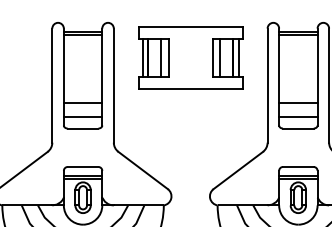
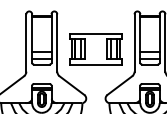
part: (189, 58) -> (95, 49), moved

